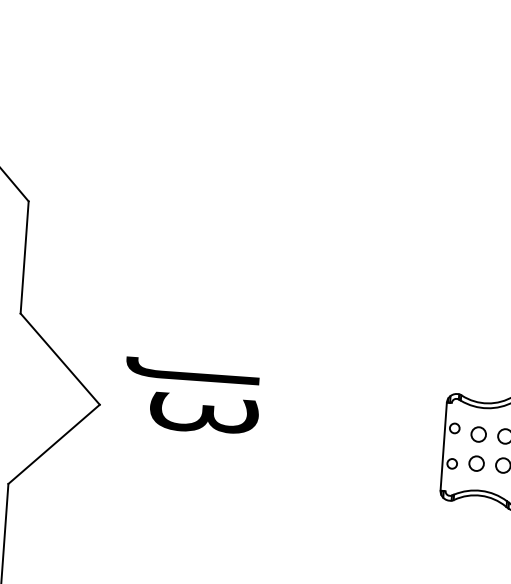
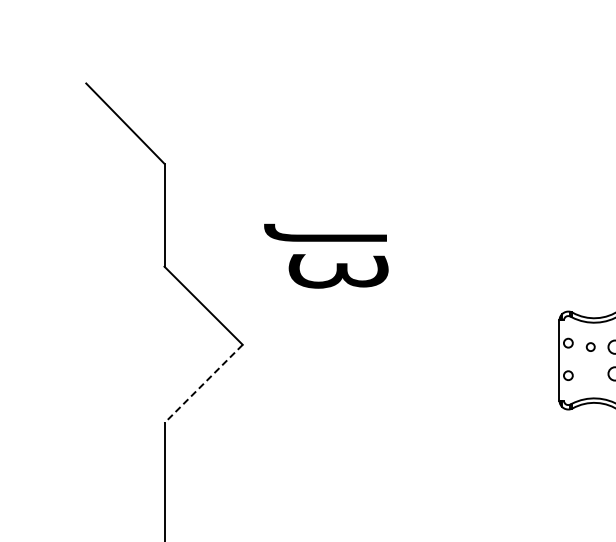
text: (192, 395) -> (326, 255), moved
circle: (478, 433) -> (590, 346), size x0.6
line: (53, 444) -> (203, 384), solid -> dashed
circle: (476, 463) -> (590, 373), removed

